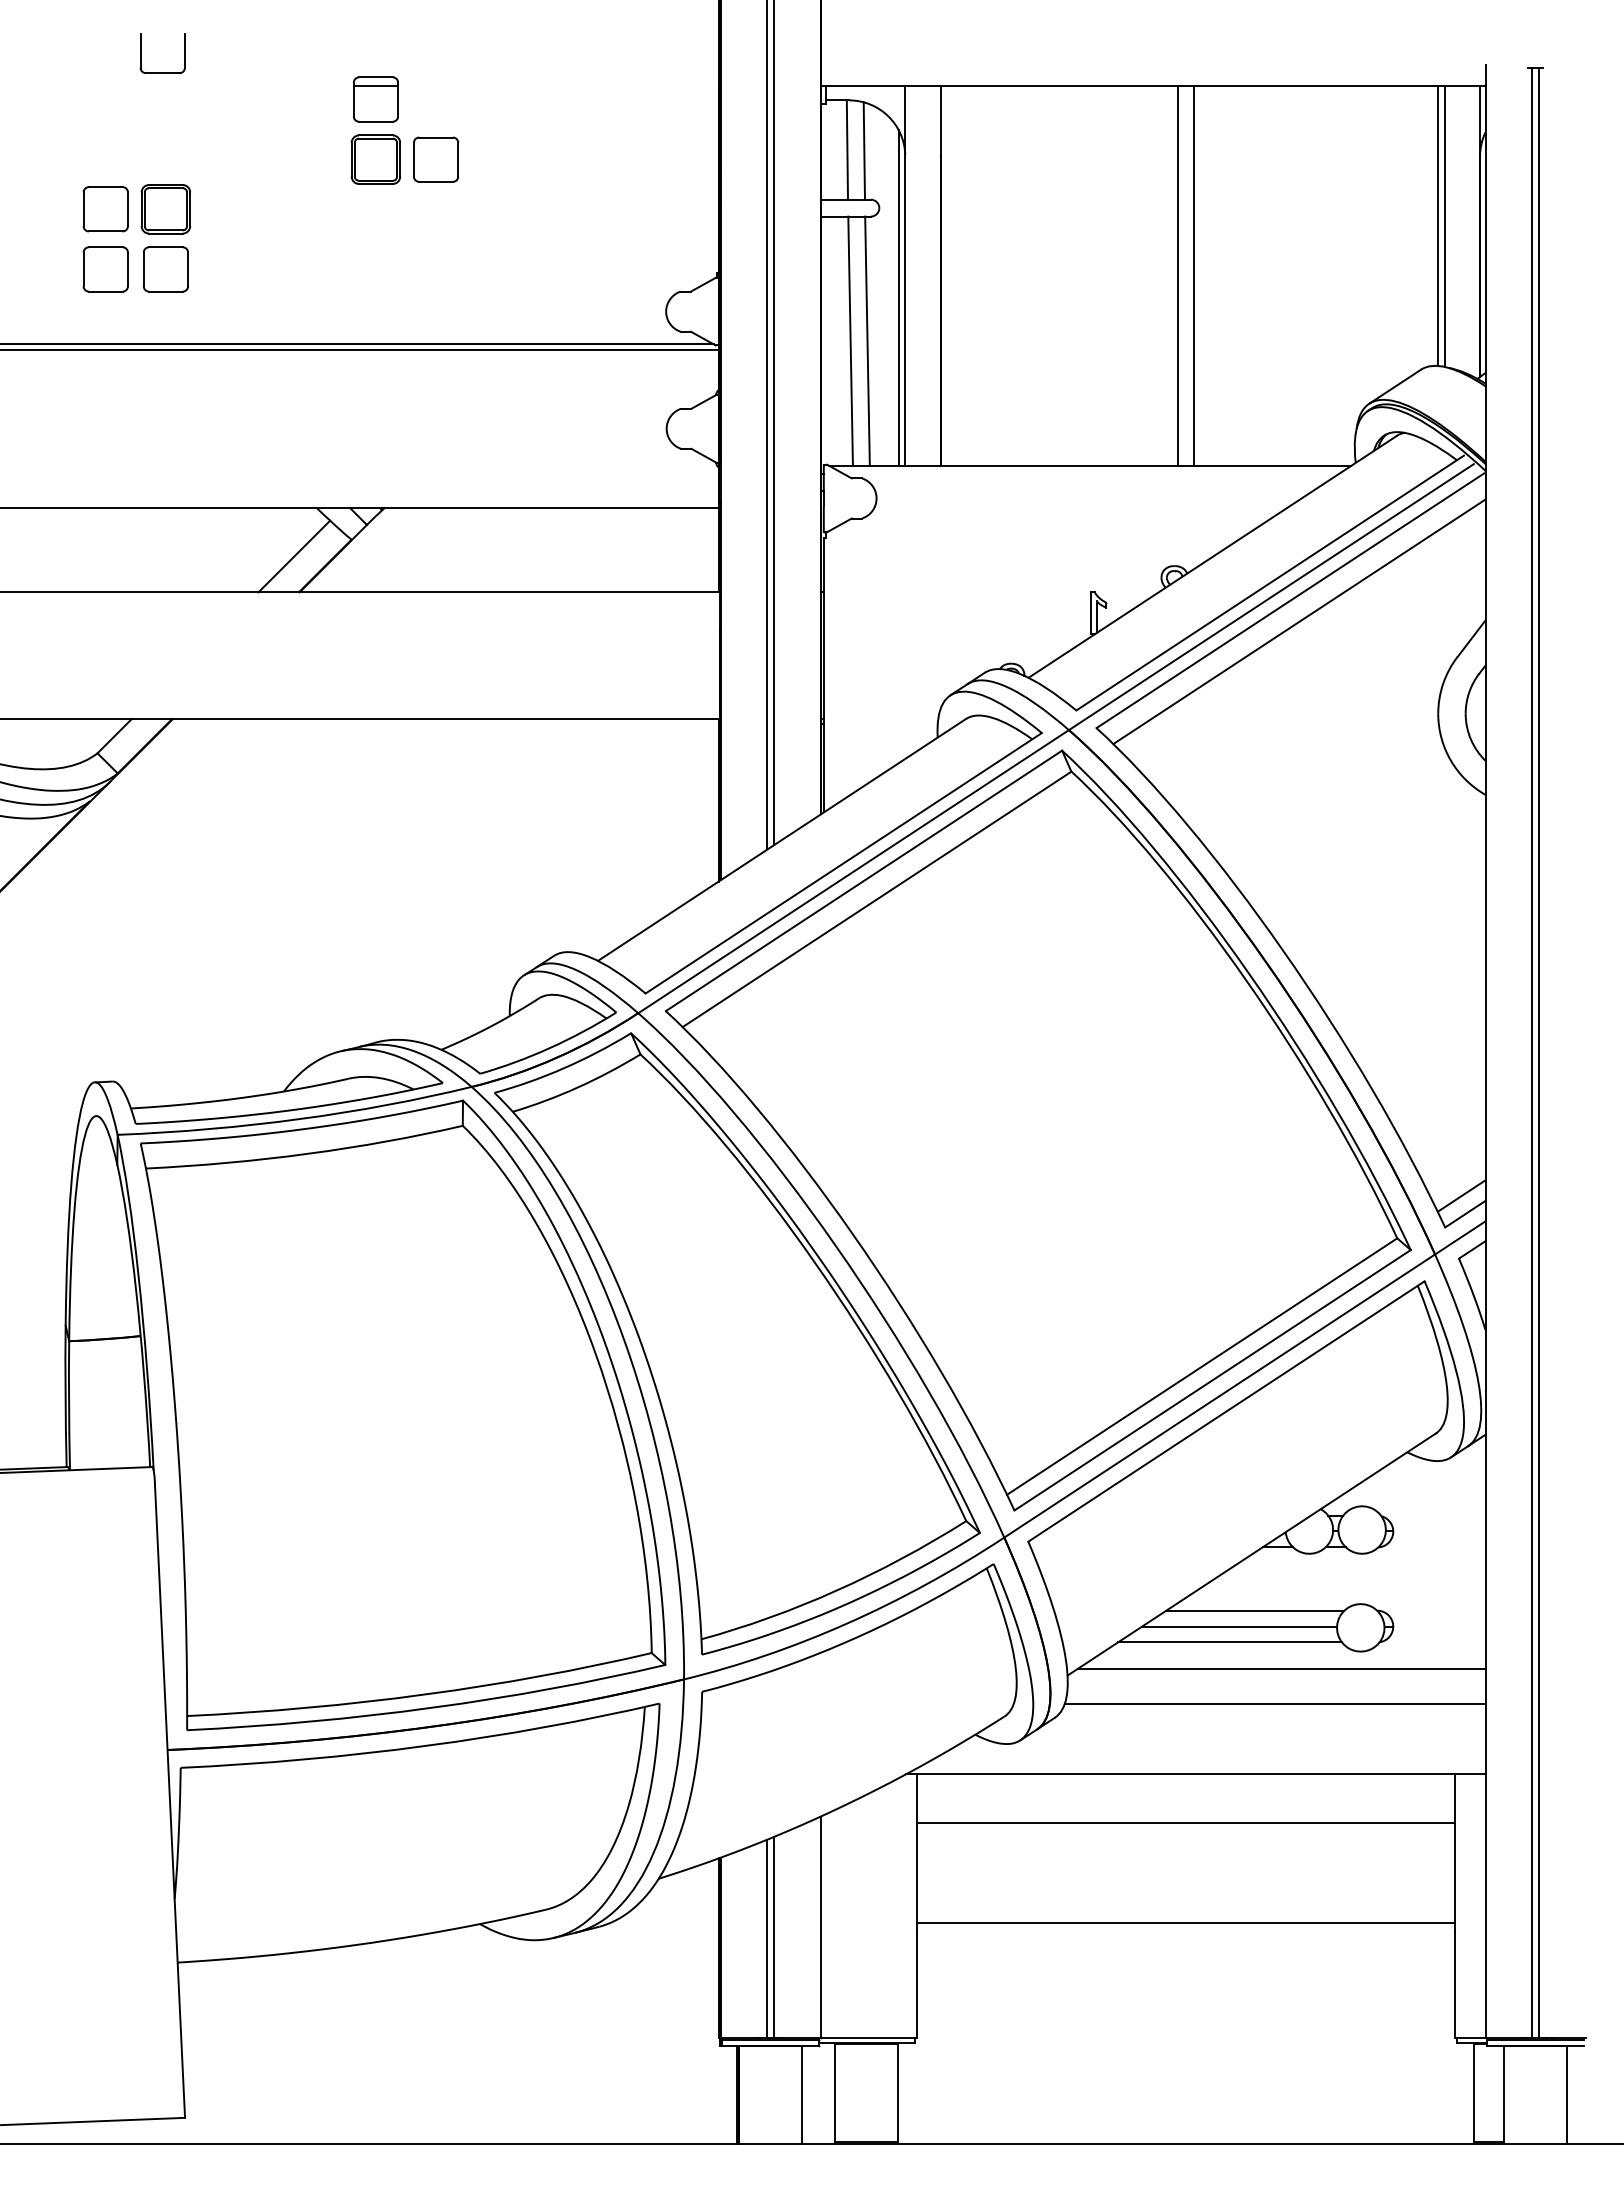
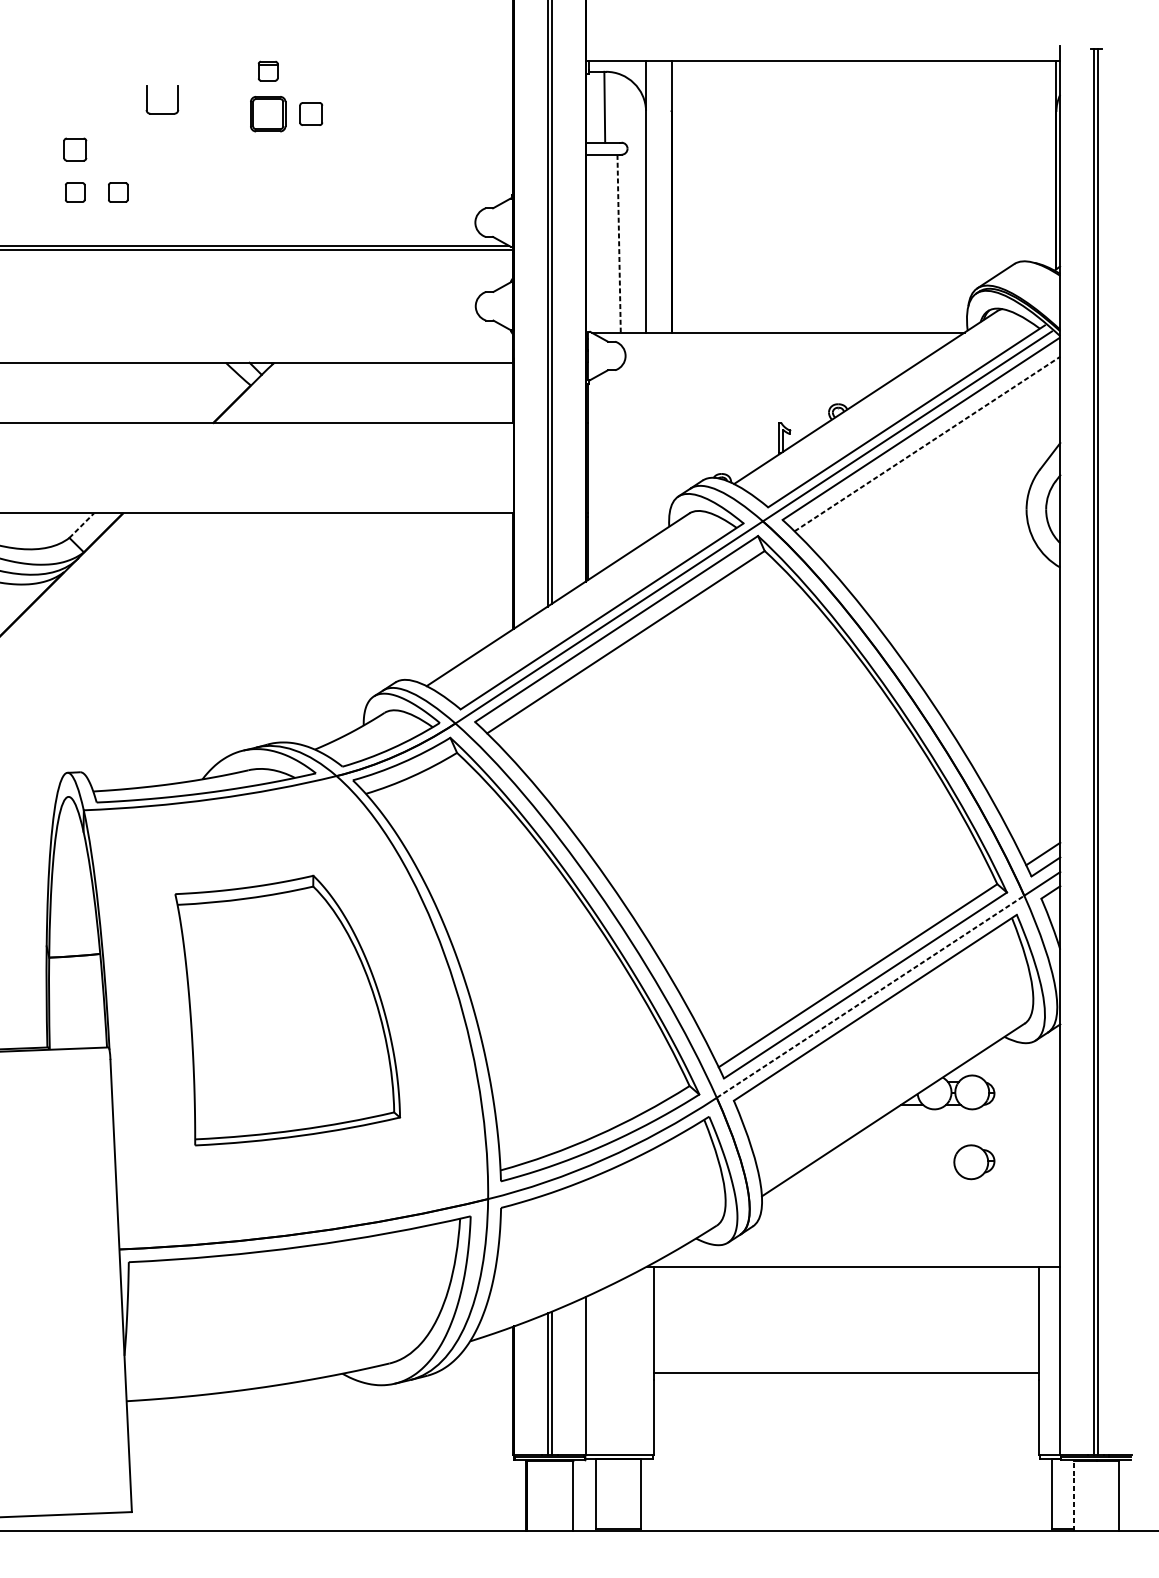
part: (162, 72) -> (162, 113), moved
part: (375, 99) -> (267, 71), size x0.6
line: (863, 150) -> (616, 107), removed
part: (436, 159) -> (311, 114), size x0.7
part: (105, 209) -> (75, 149), size x0.7
part: (165, 209) -> (117, 149), removed
line: (1437, 225) -> (1026, 161), removed
line: (1444, 225) -> (1031, 161), removed
part: (105, 269) -> (75, 192), size x0.6
part: (165, 269) -> (117, 192), size x0.6
line: (1177, 275) -> (840, 196), removed
line: (1194, 275) -> (852, 196), removed
line: (898, 297) -> (641, 212), removed
line: (850, 340) -> (606, 243), removed
line: (867, 341) -> (619, 243), solid -> dashed
line: (294, 556) -> (210, 397), removed
line: (1299, 621) -> (927, 443), solid -> dashed
line: (115, 735) -> (82, 525), solid -> dashed
line: (1219, 1396) -> (870, 997), solid -> dashed
part: (403, 1415) -> (287, 1010), size x0.6
line: (1255, 1610) -> (896, 1149), removed
line: (1239, 1626) -> (884, 1161), removed
line: (1230, 1642) -> (878, 1172), removed
line: (1281, 1668) -> (914, 1191), removed
line: (1274, 1704) -> (909, 1216), removed
line: (1185, 1823) -> (846, 1301), removed
line: (1503, 2094) -> (1073, 1495), solid -> dashed

